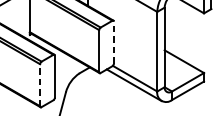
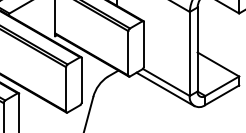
line: (114, 41) -> (144, 43), dashed -> solid
line: (40, 84) -> (66, 88), dashed -> solid

